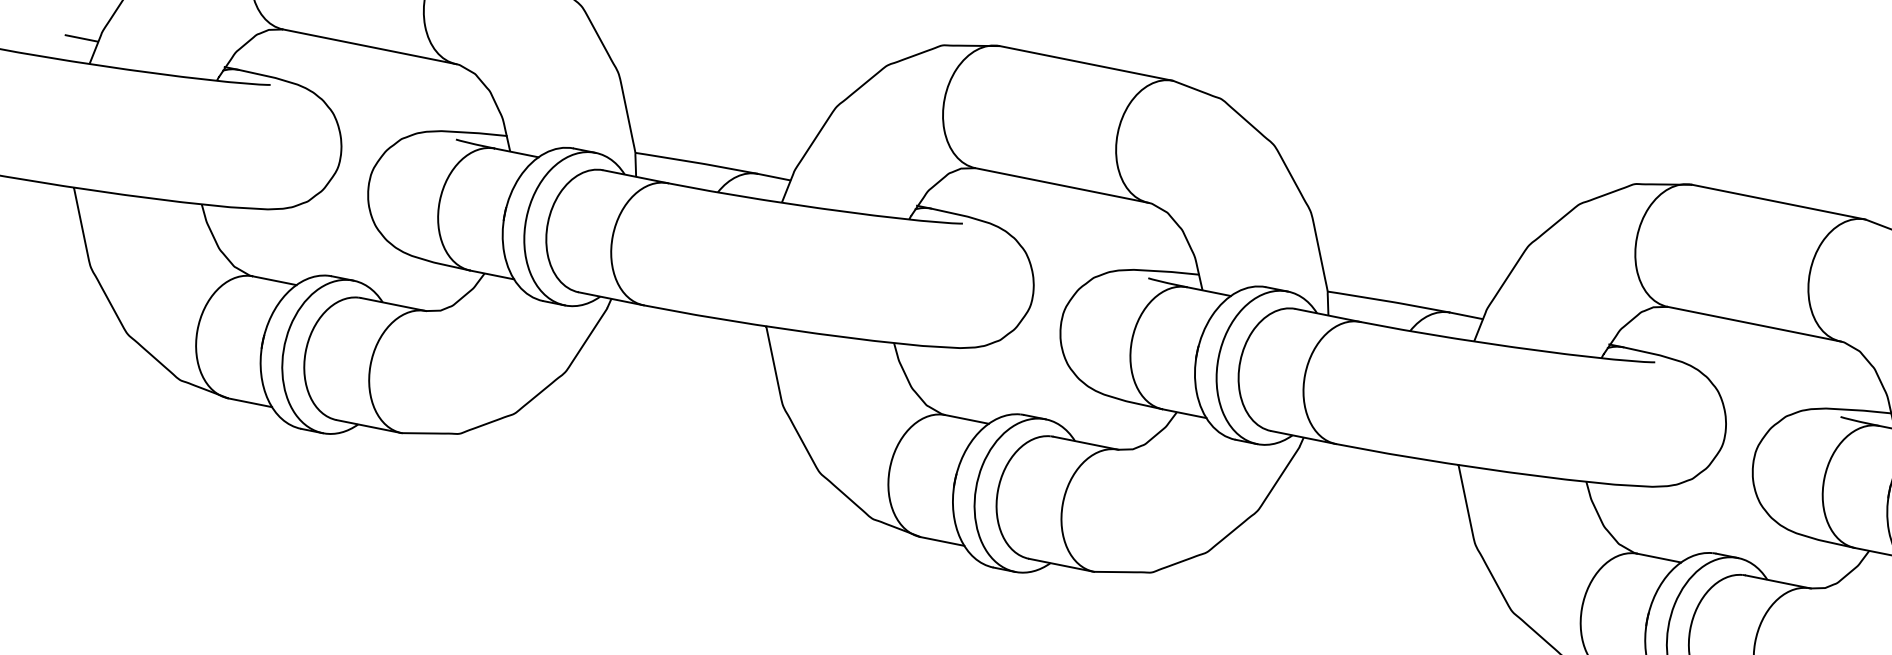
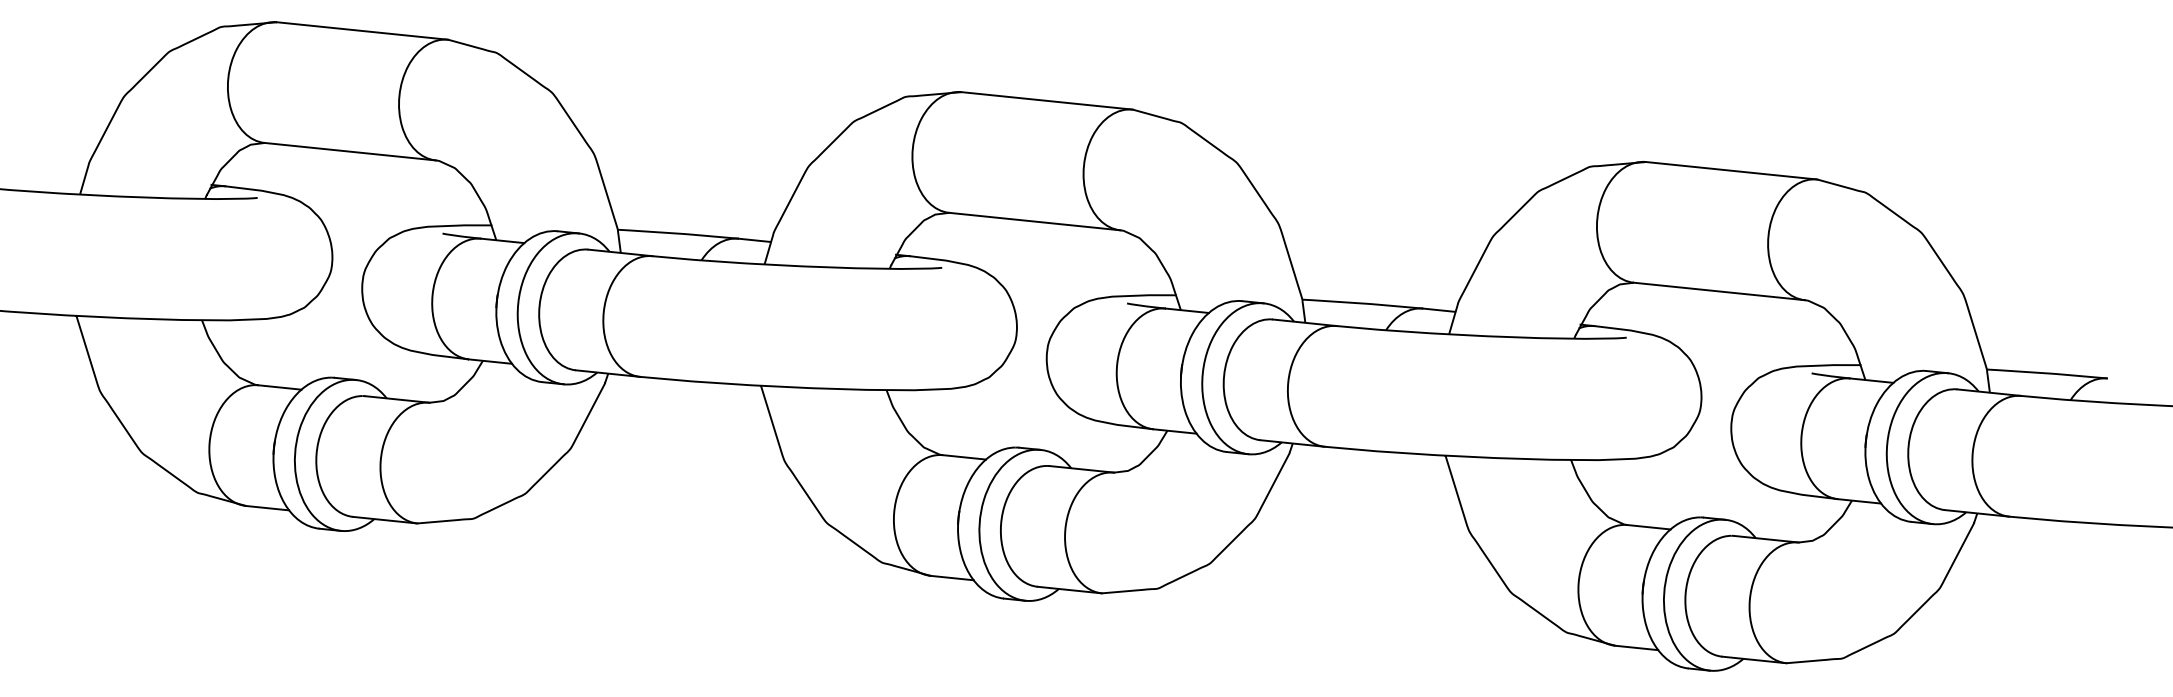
line: (82, 38) -> (70, 170), removed

